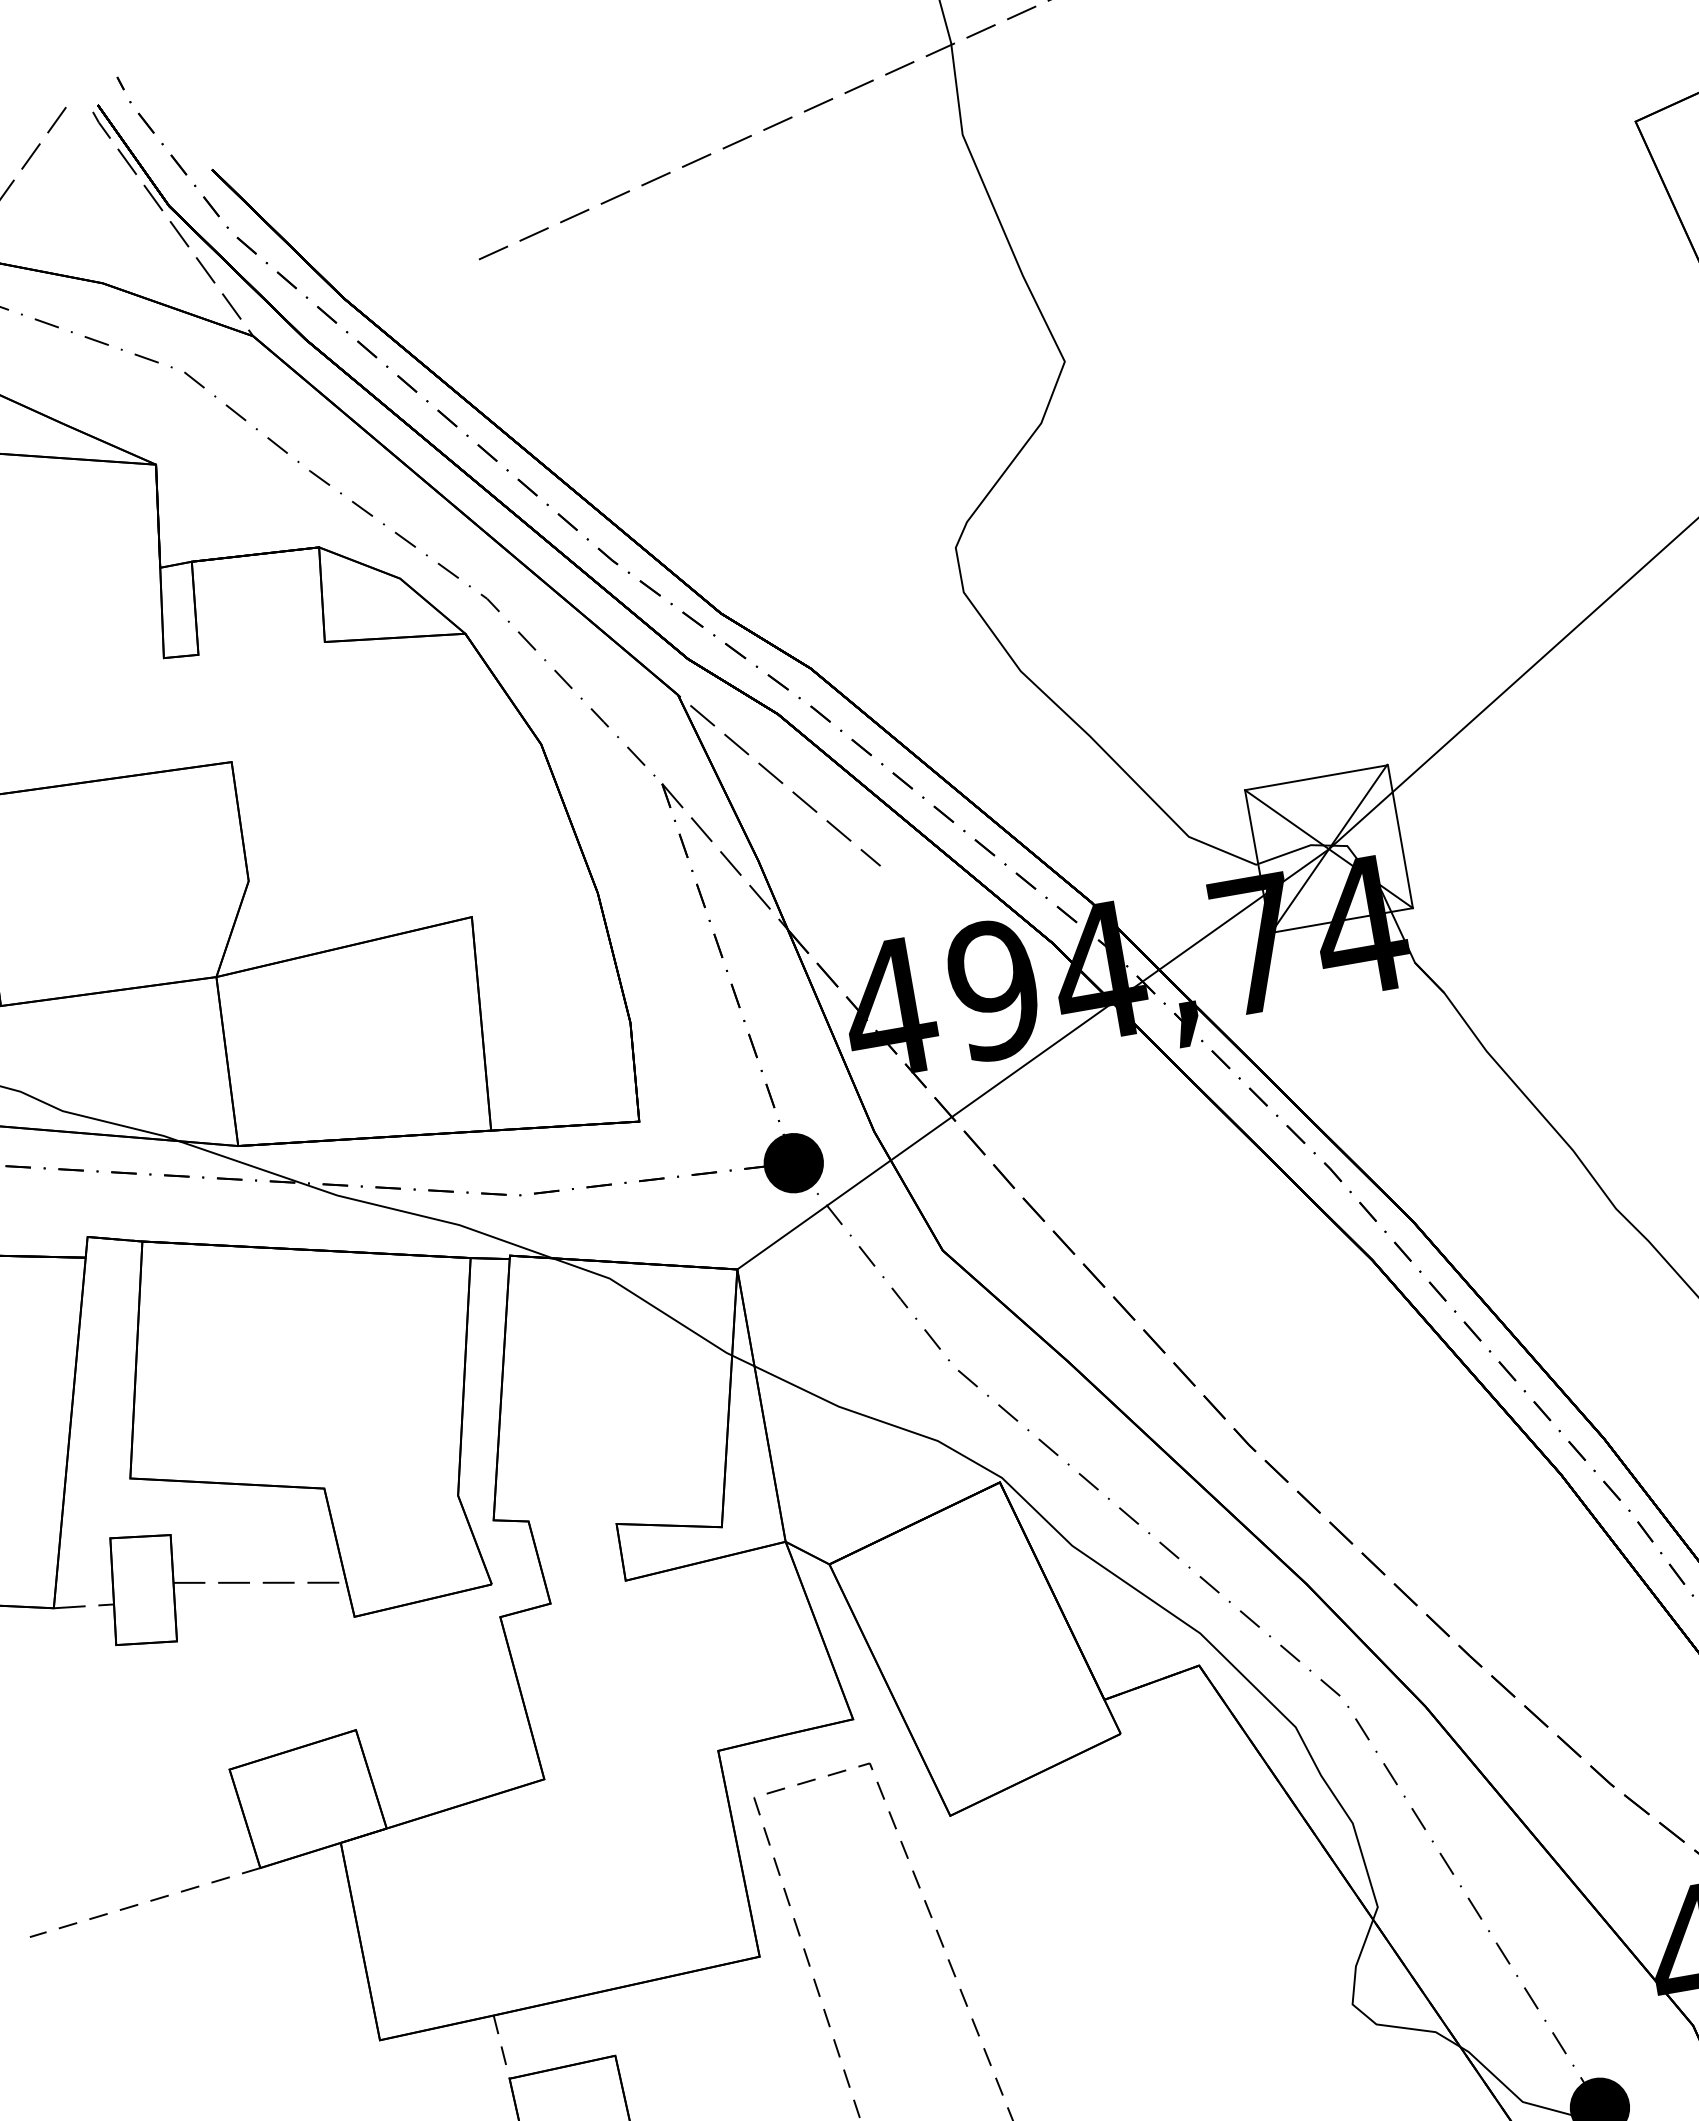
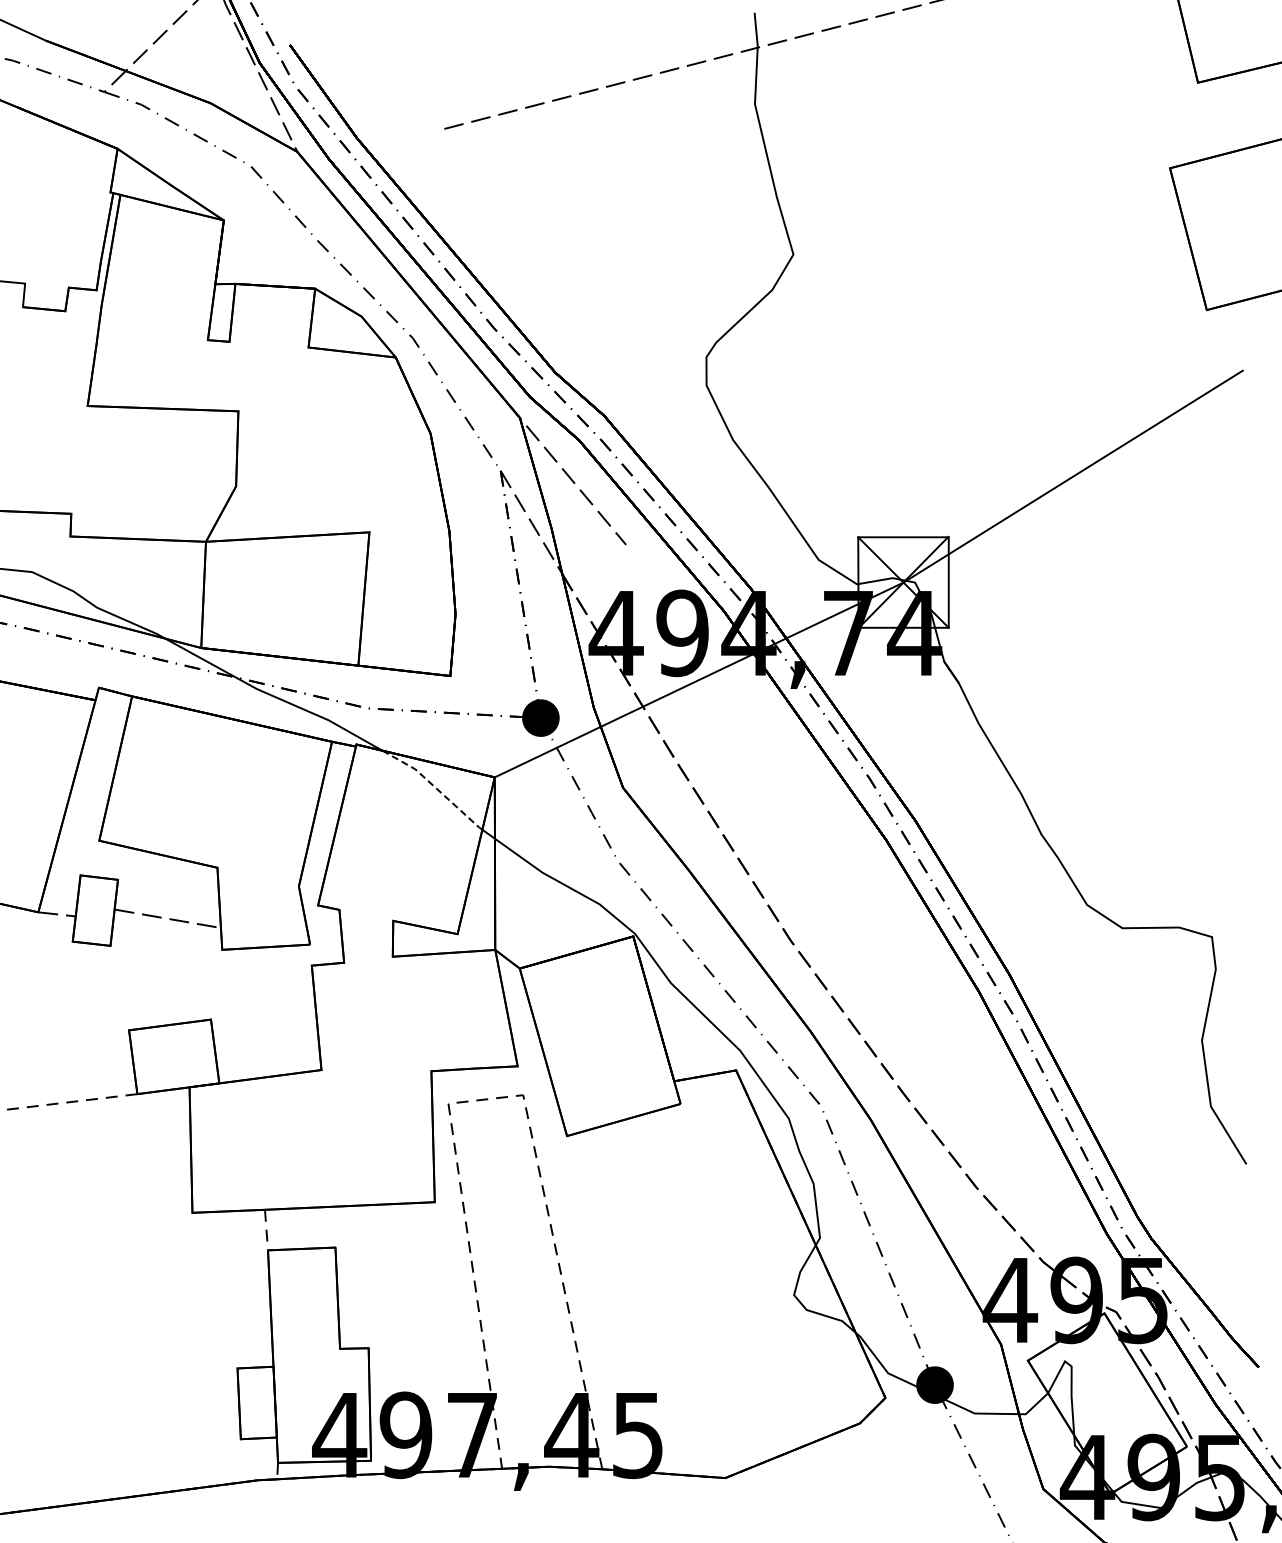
line: (646, 1301) -> (435, 787), solid -> dashed

